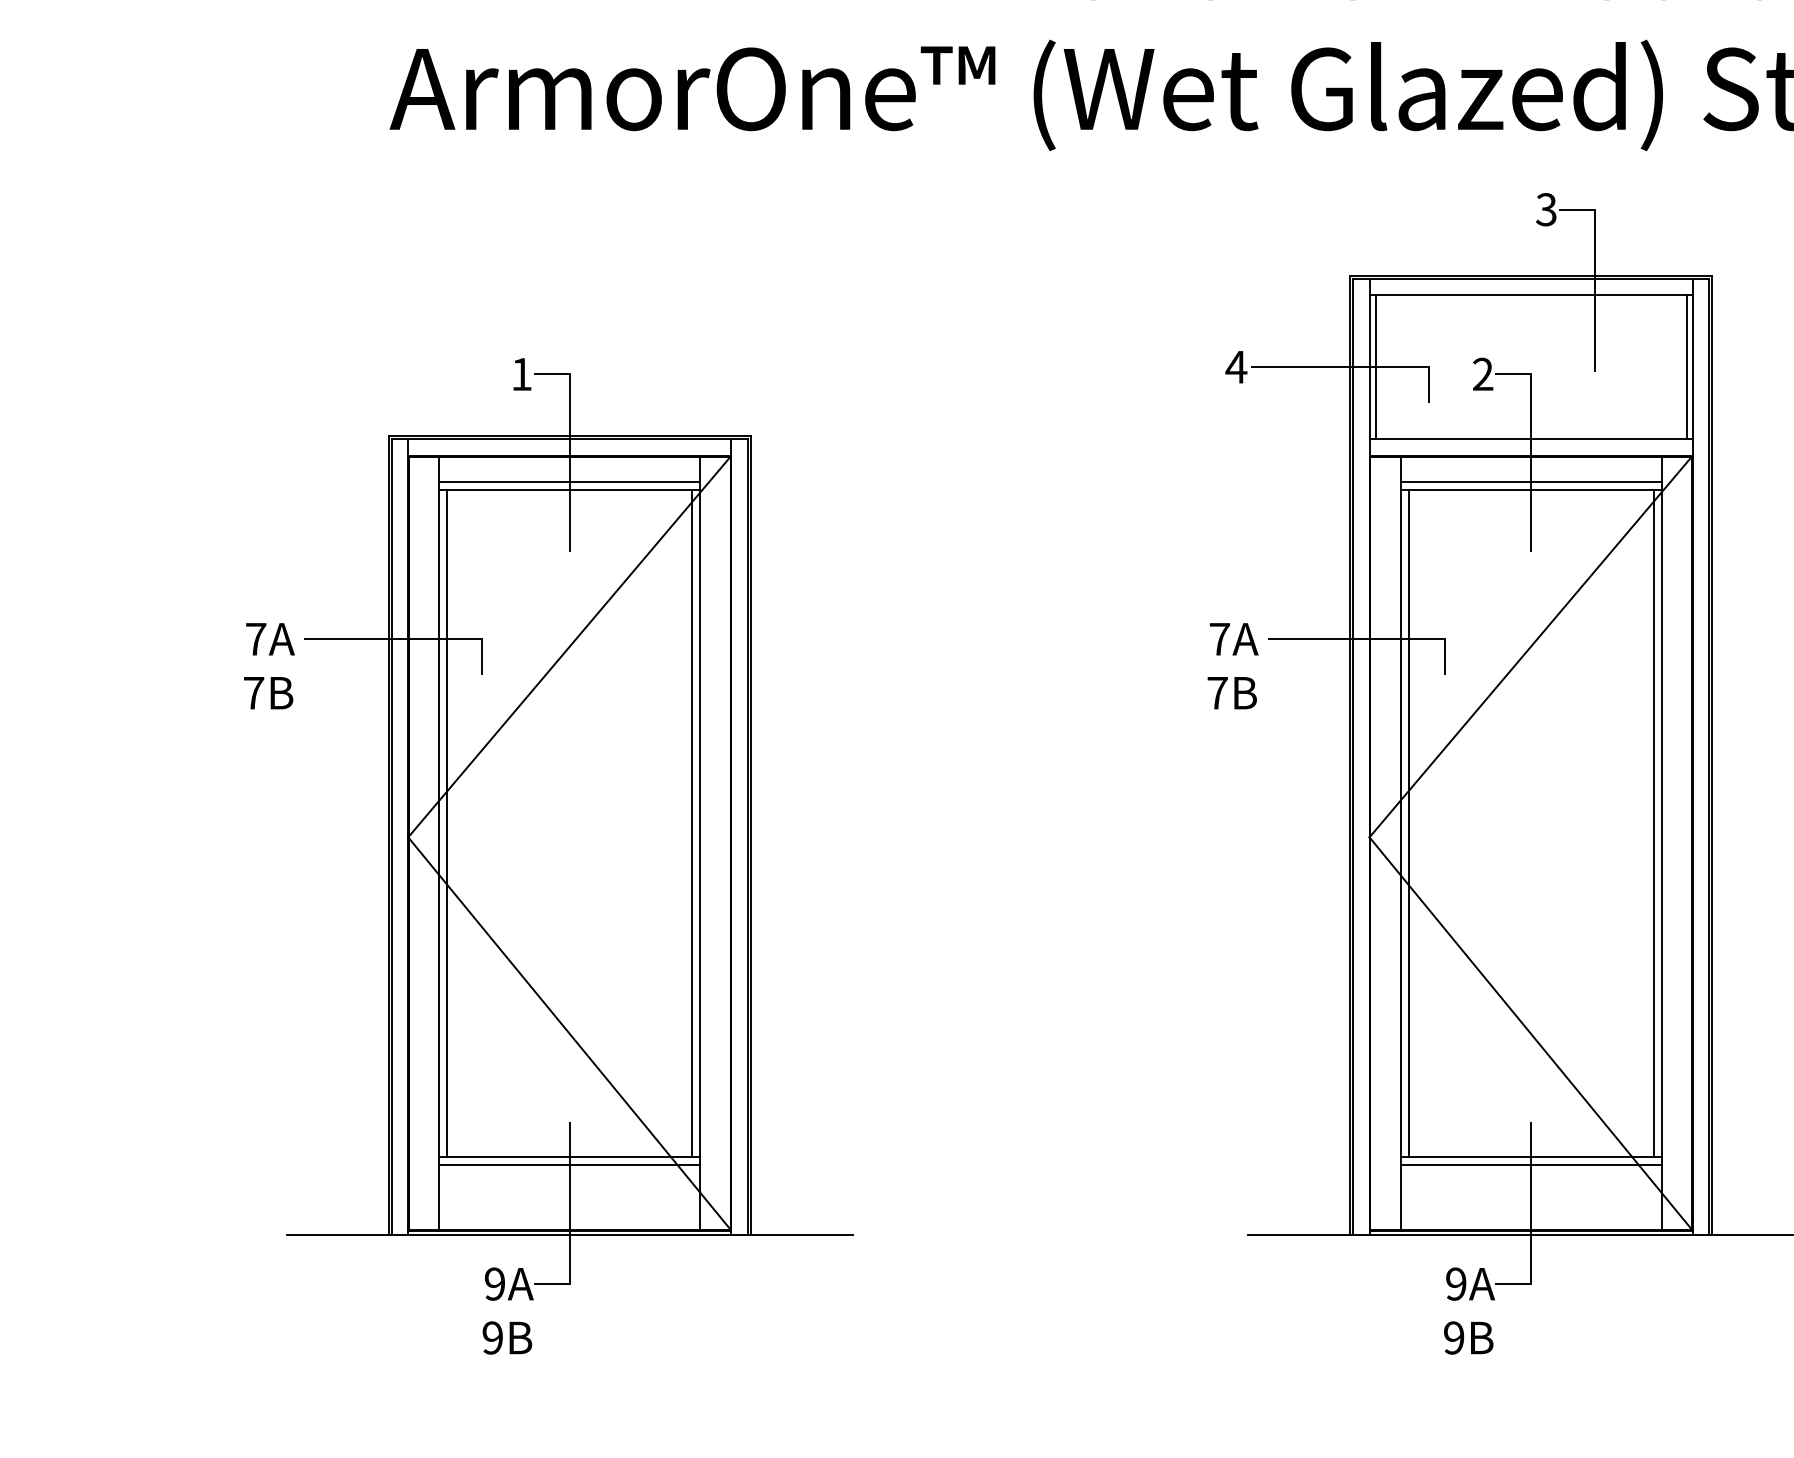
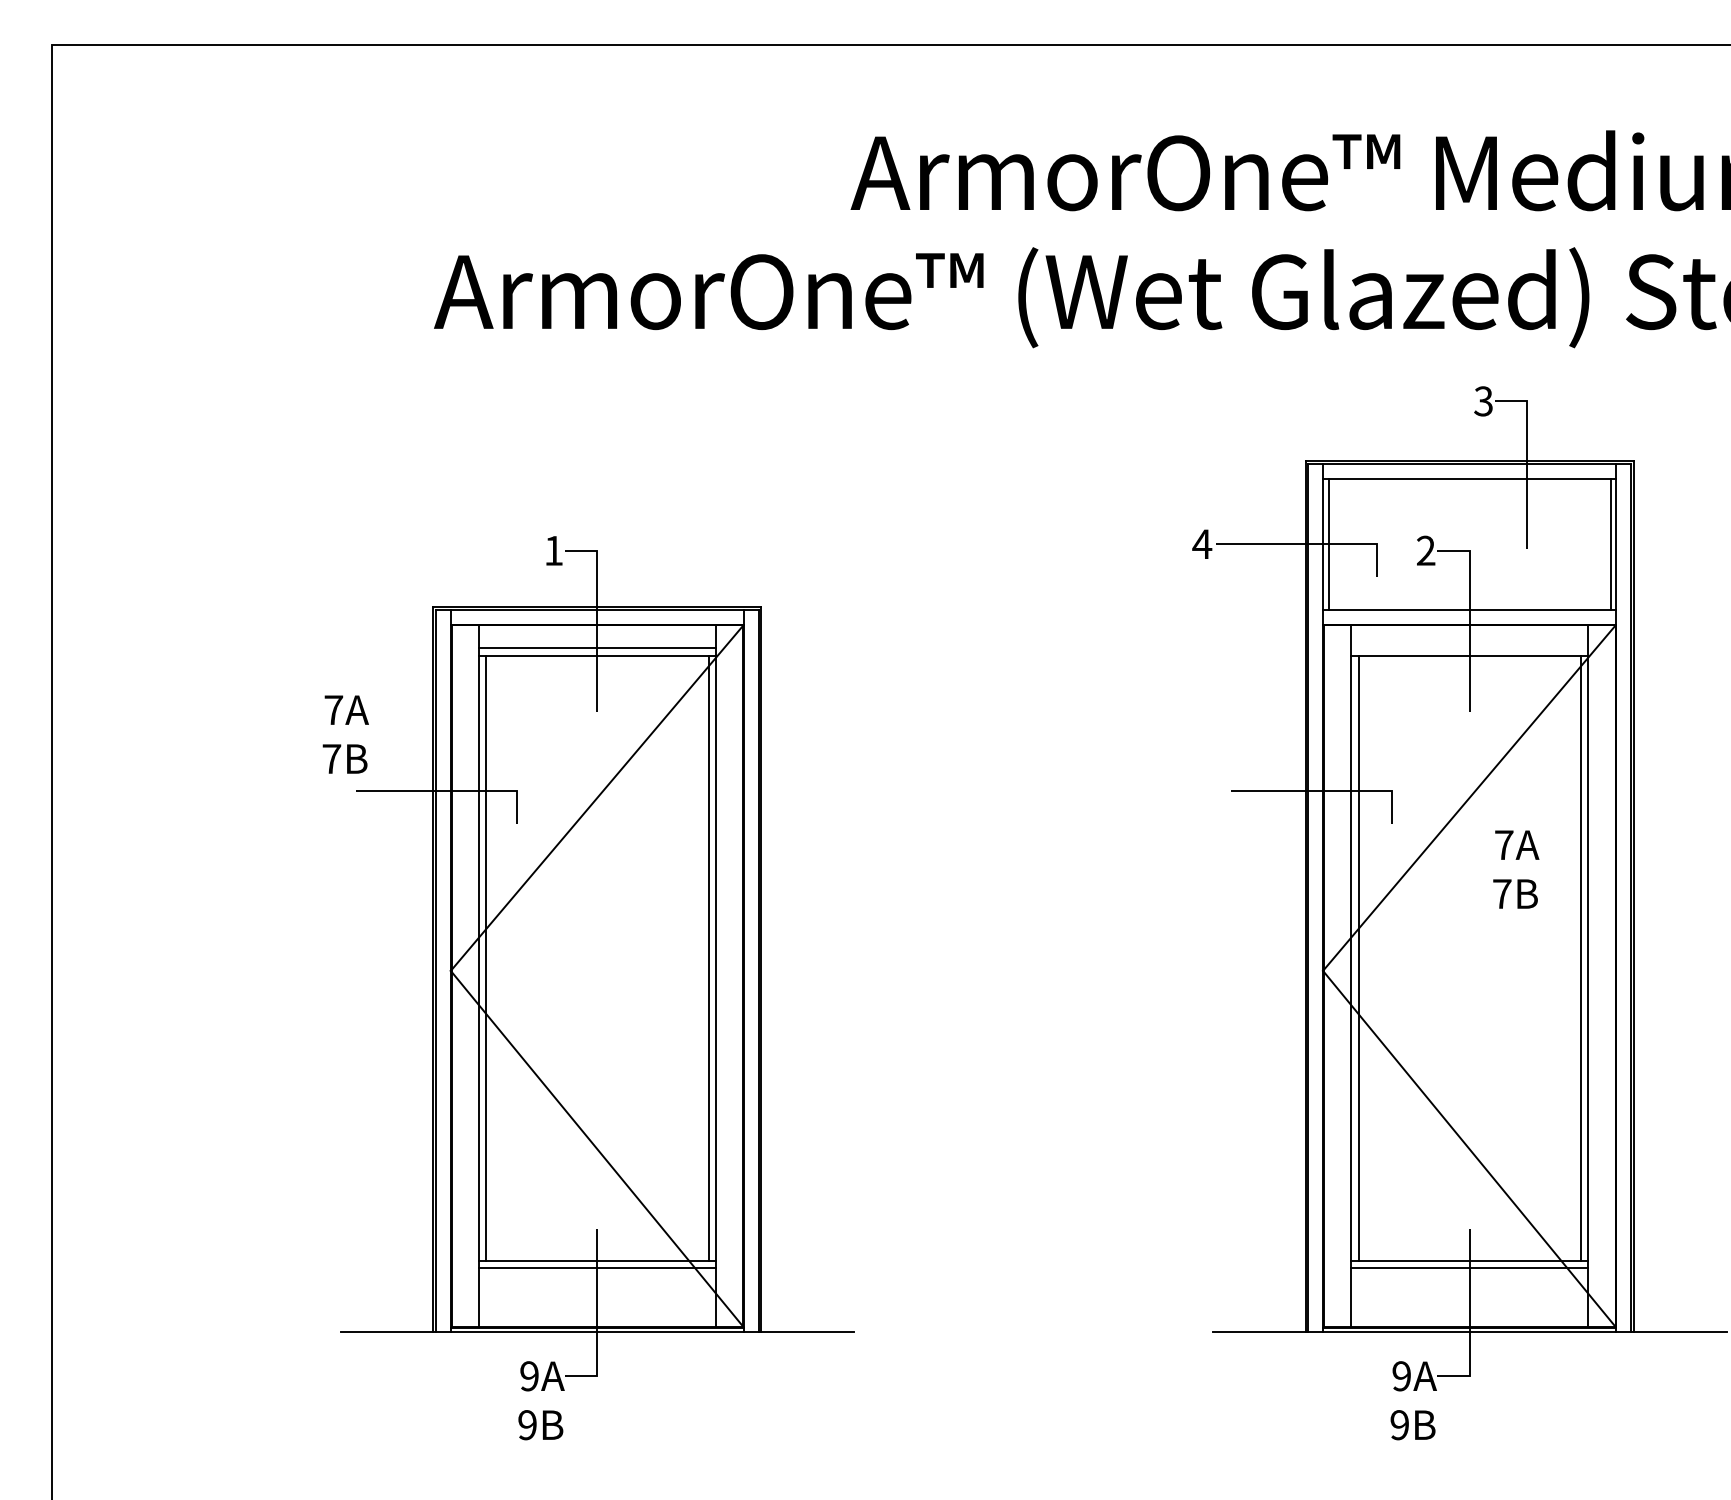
line: (1530, 482) -> (1469, 648), removed
text: (269, 666) -> (345, 734), moved
text: (1233, 666) -> (1516, 869), moved

